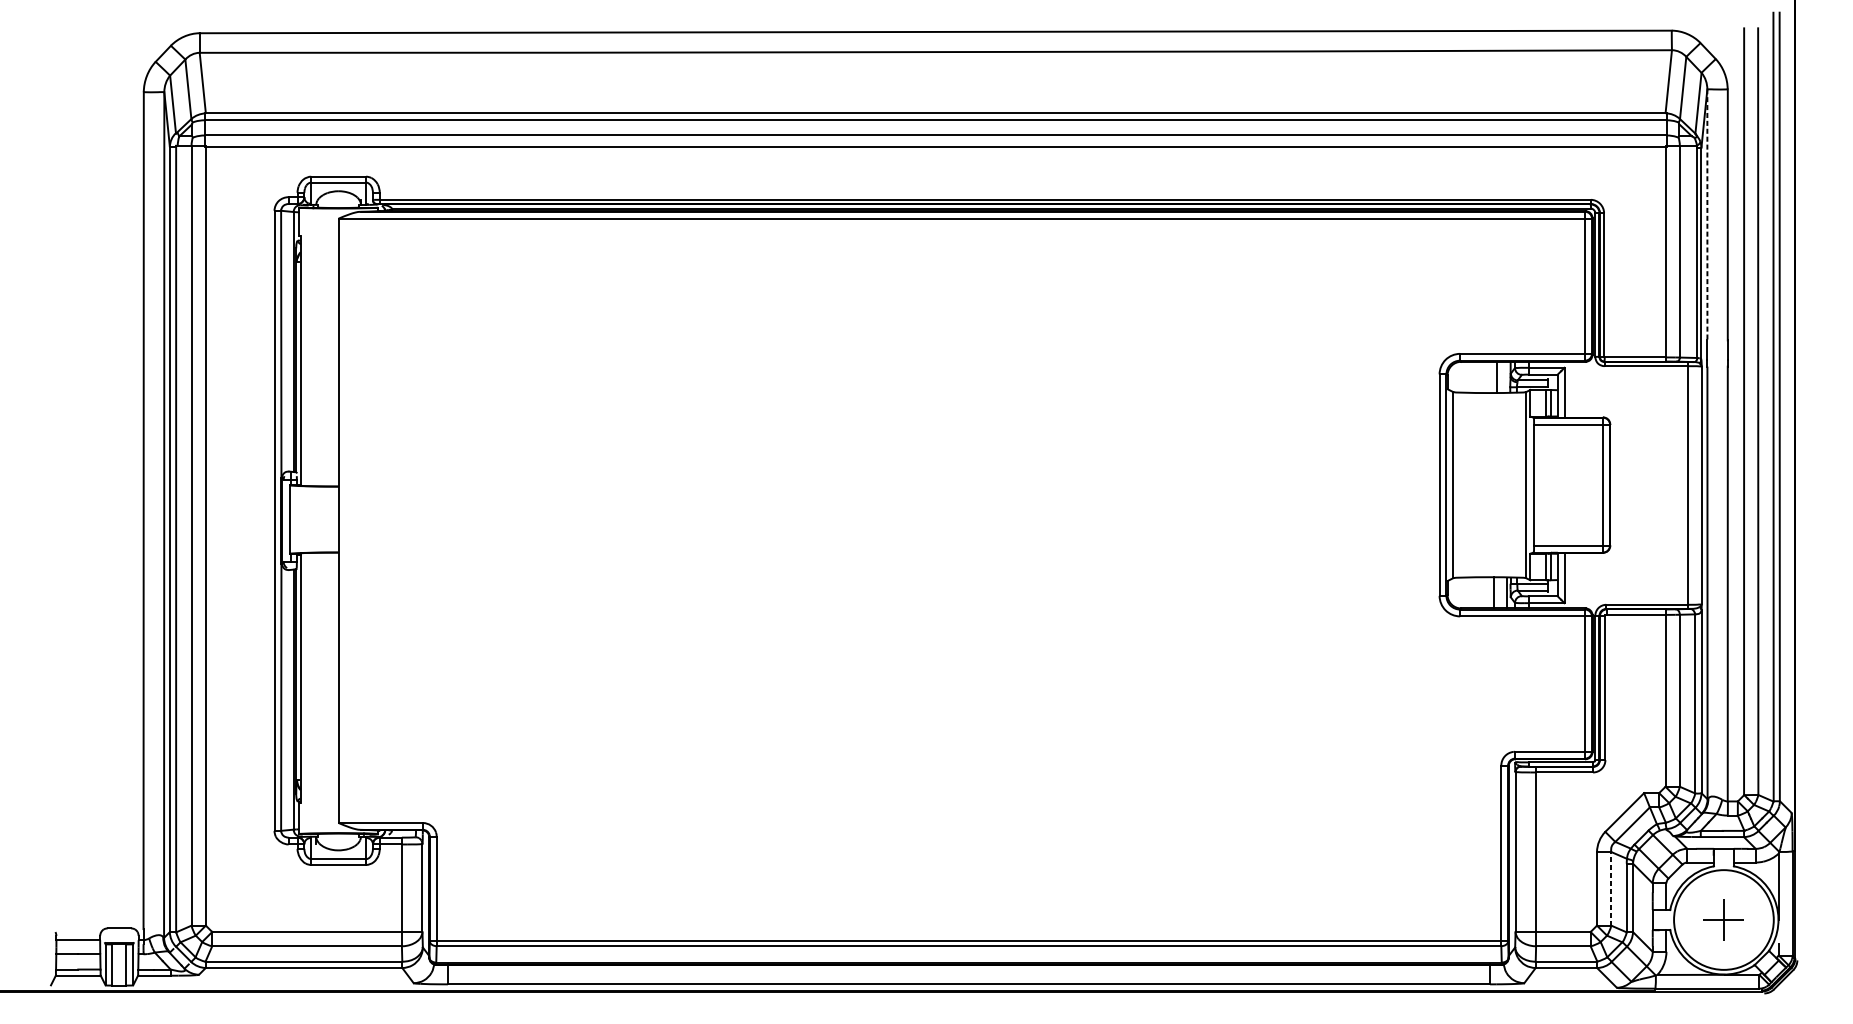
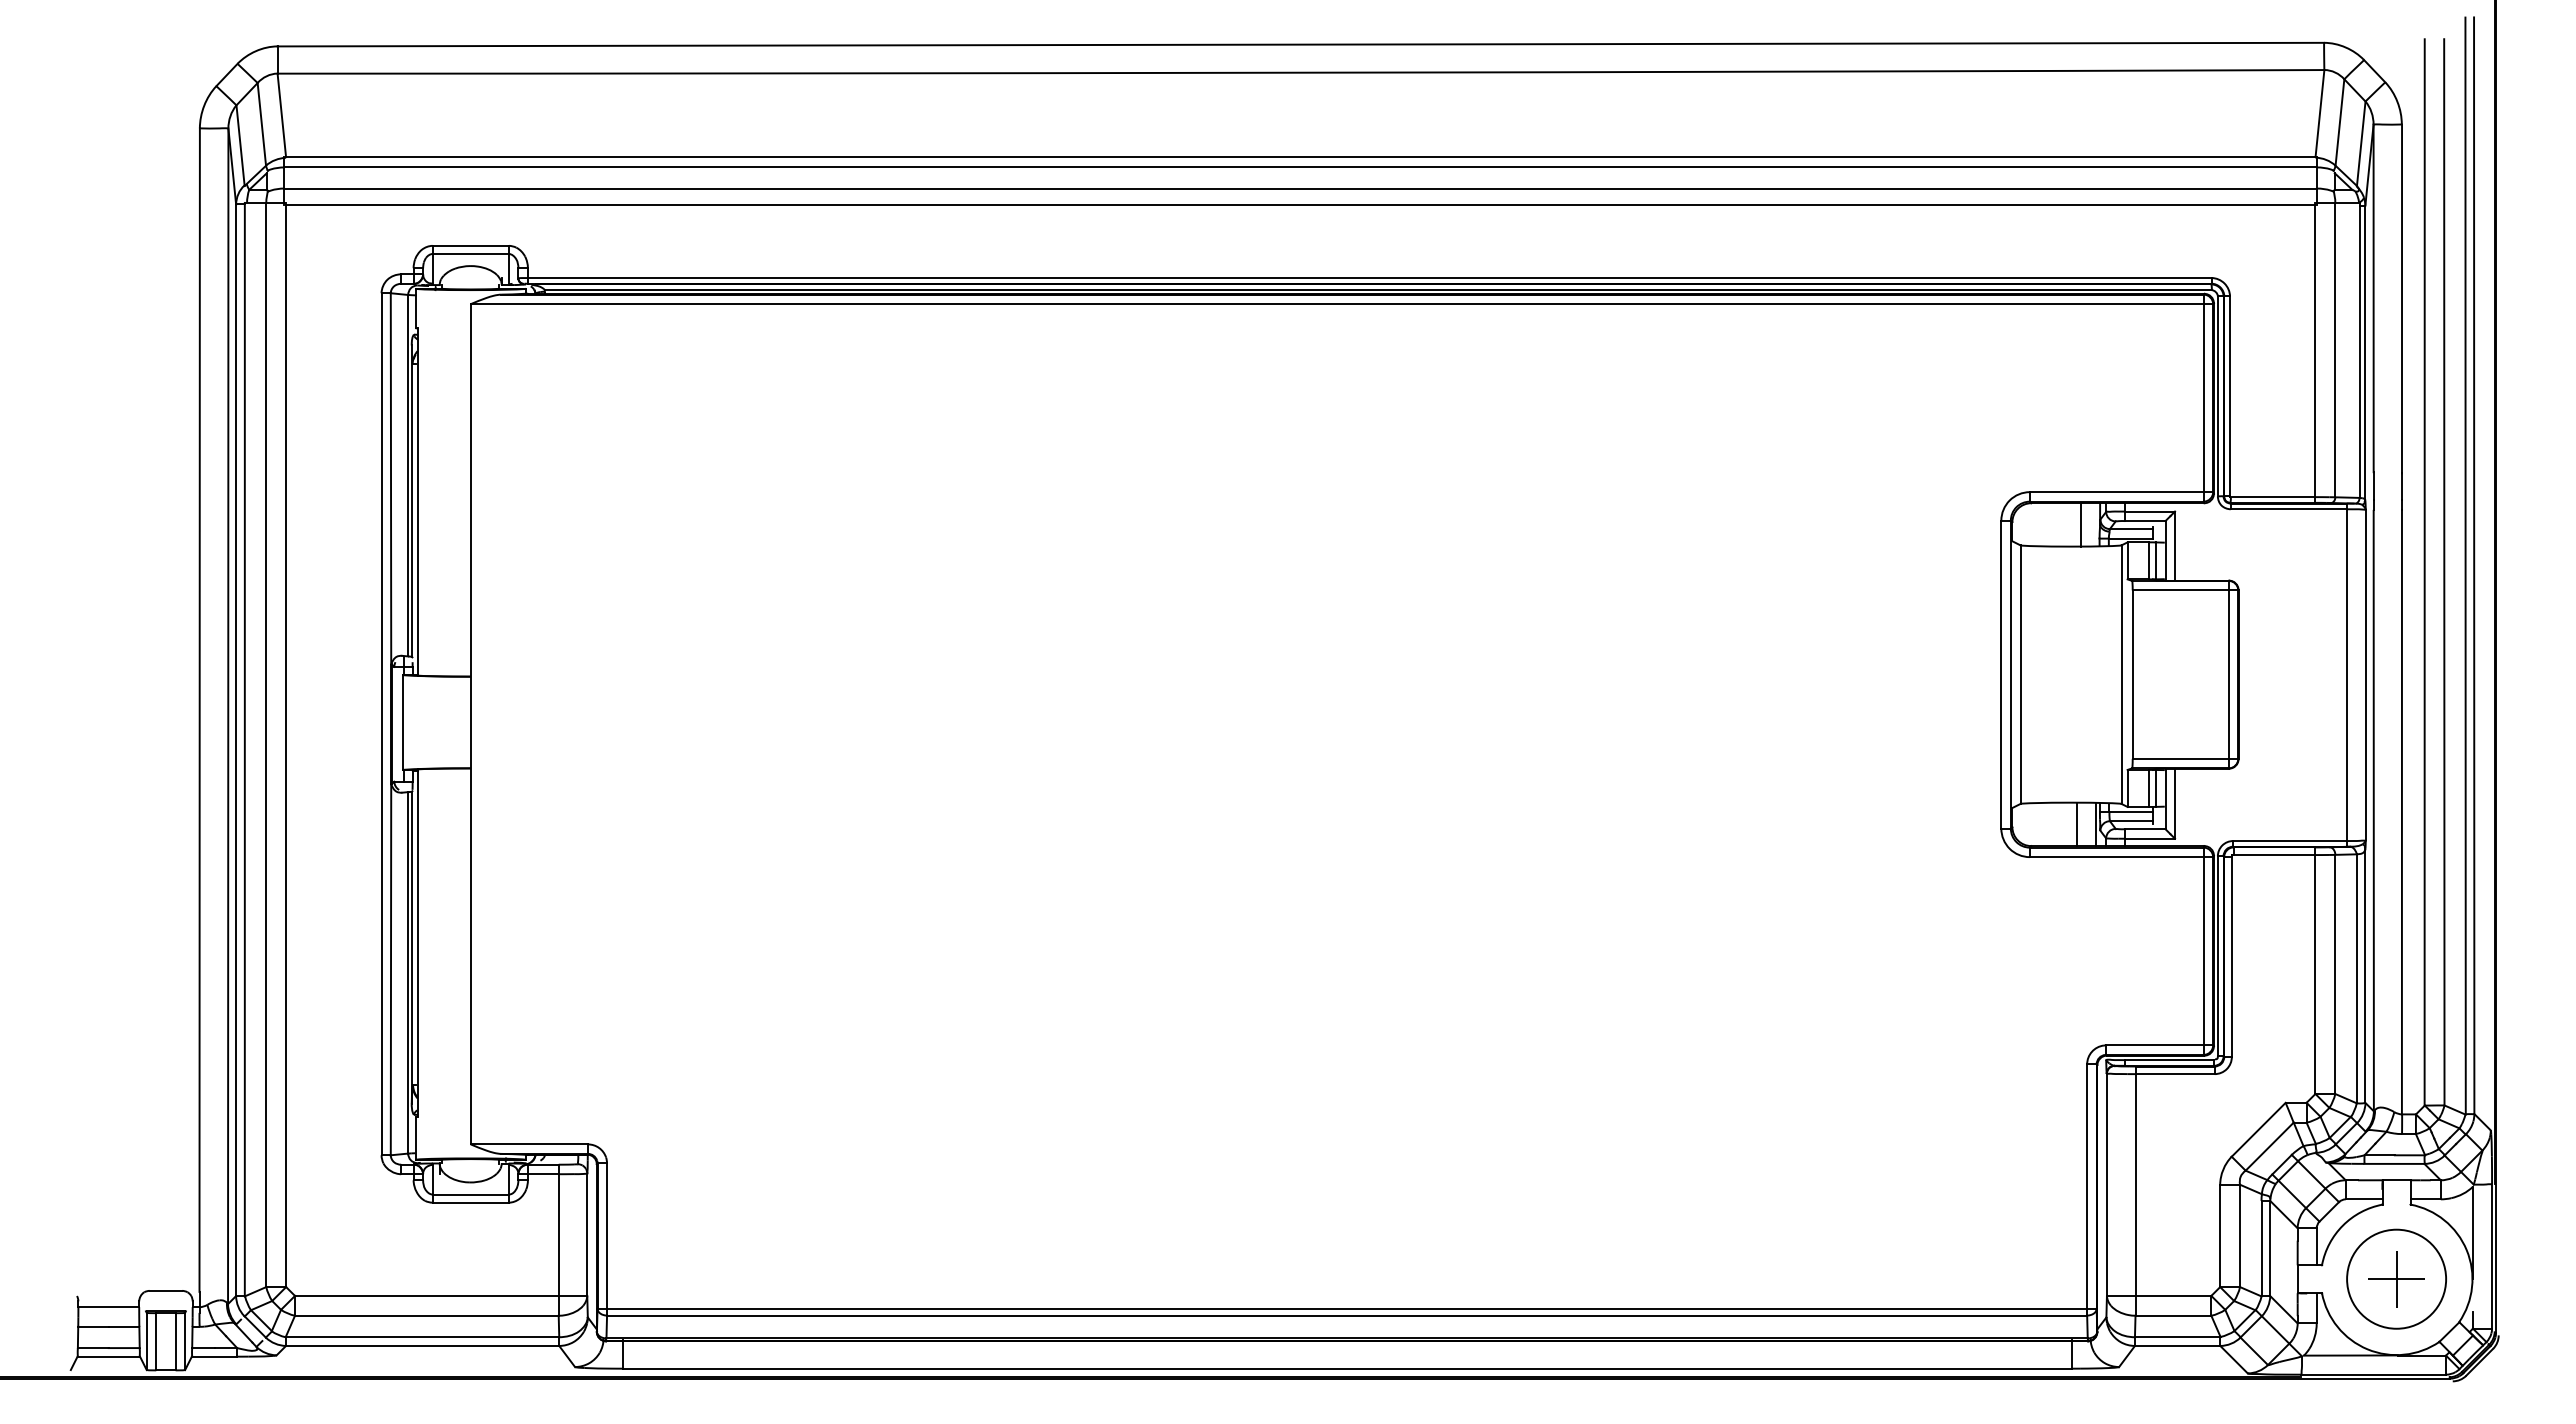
line: (1707, 214) -> (2373, 298), dashed -> solid
line: (1611, 888) -> (2240, 1235), dashed -> solid
circle: (1723, 919) -> (2396, 1278), size x0.71

